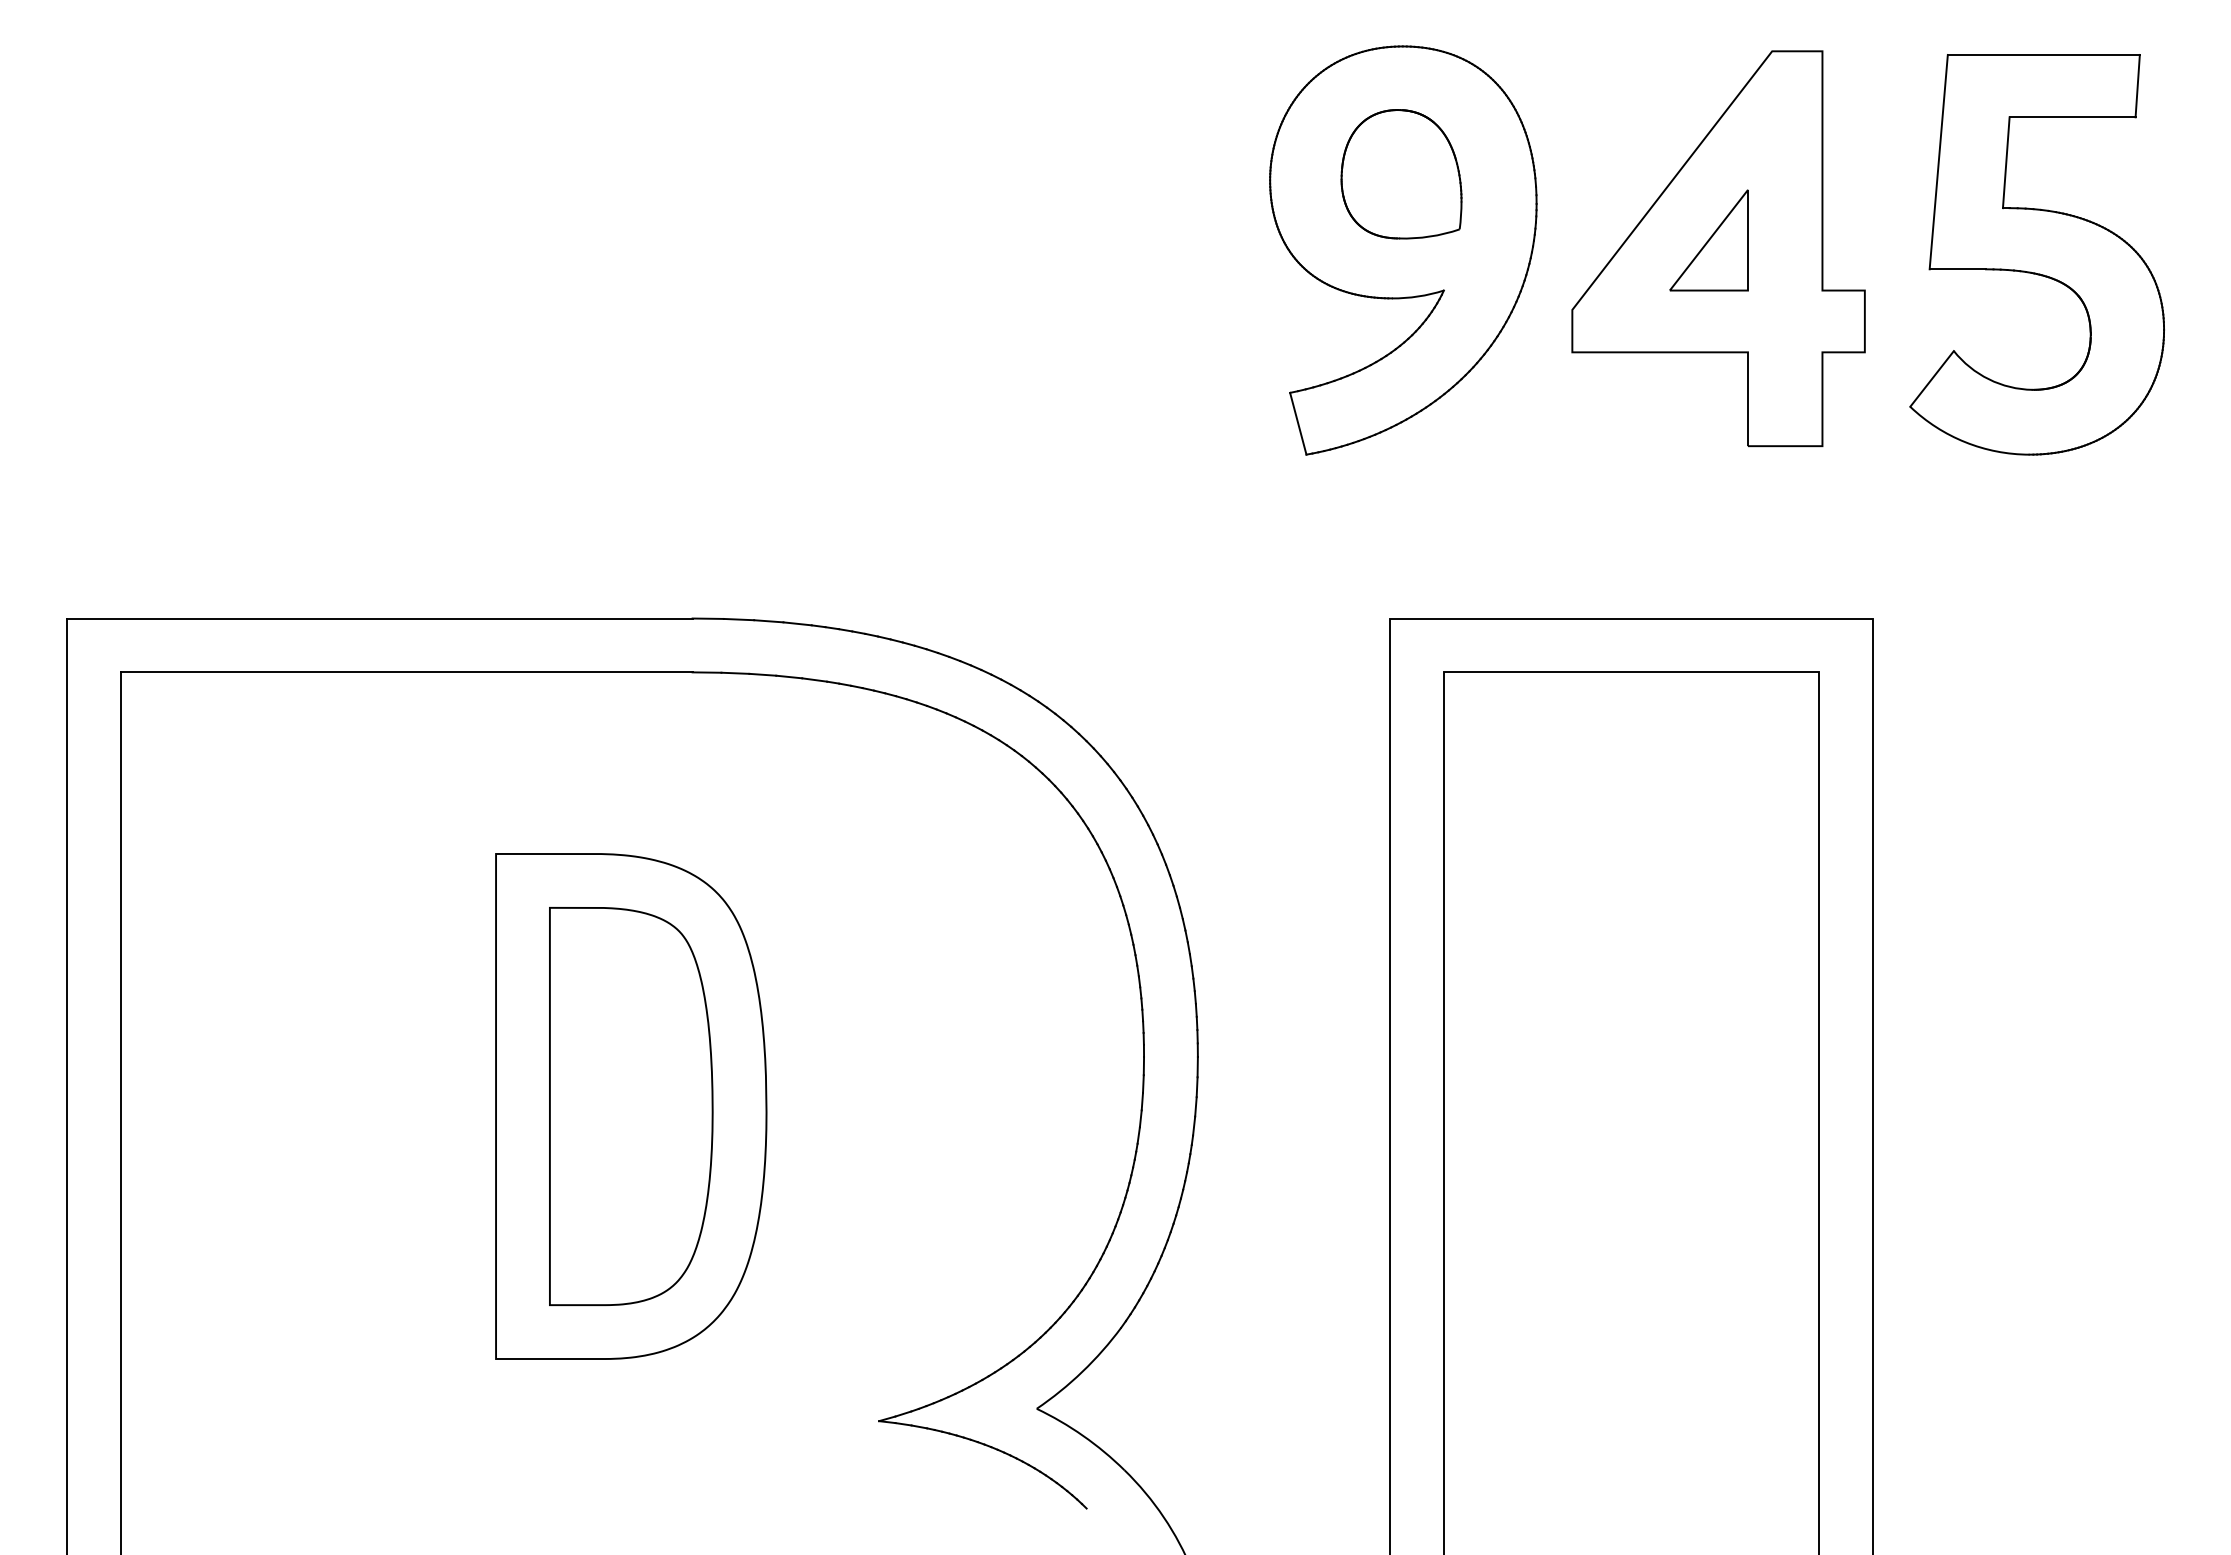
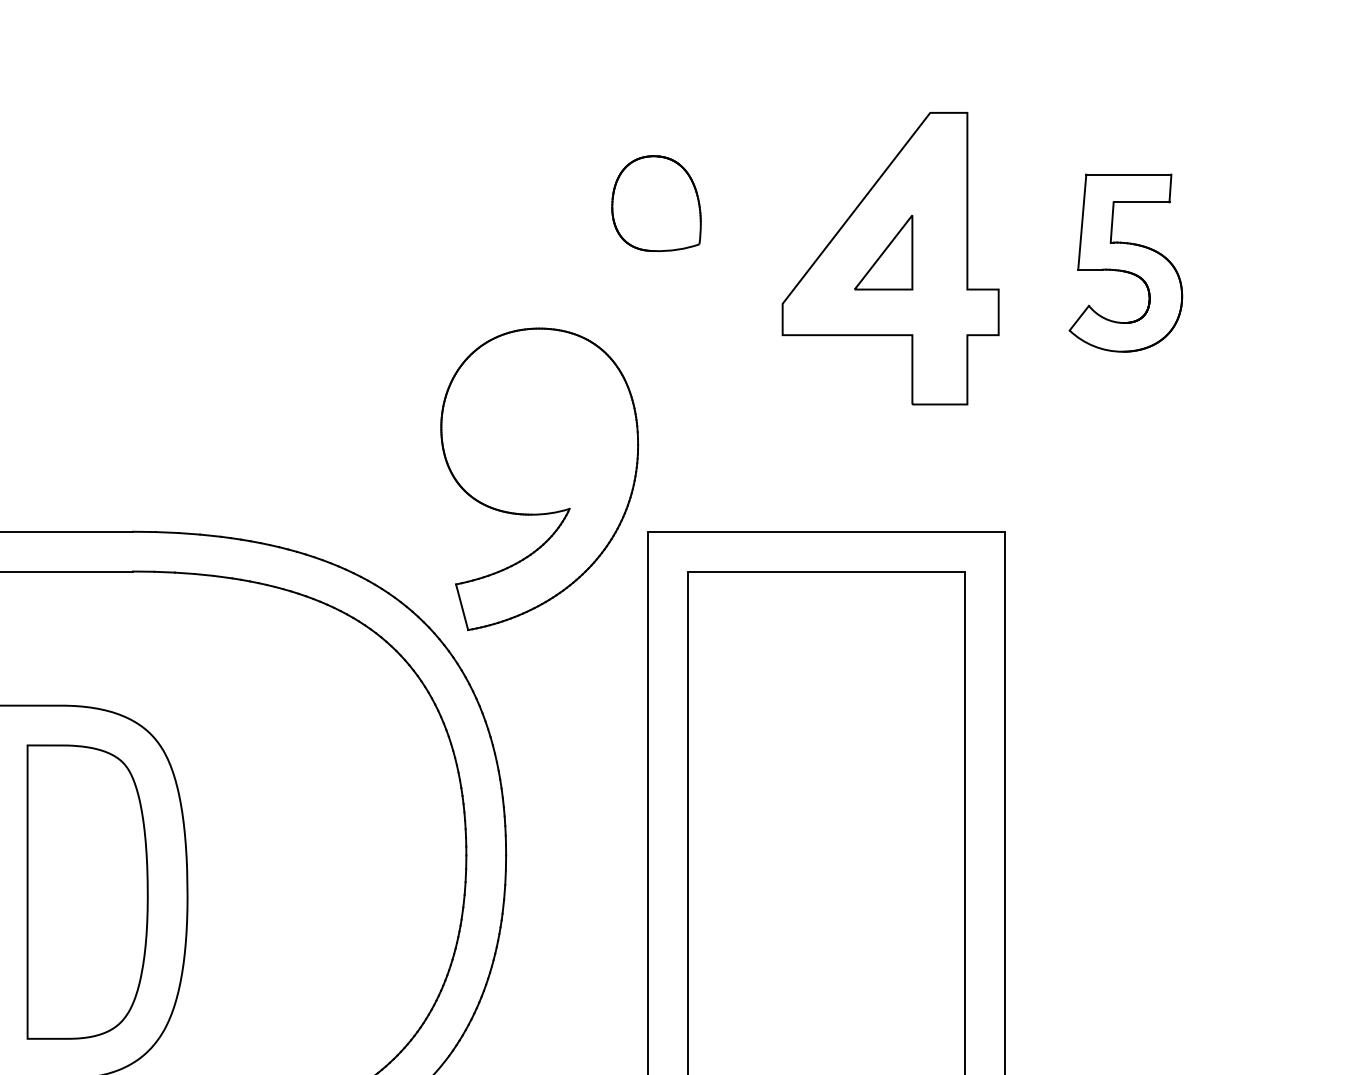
part: (1403, 250) -> (539, 479), moved
part: (2036, 254) -> (1125, 262), size x0.6

